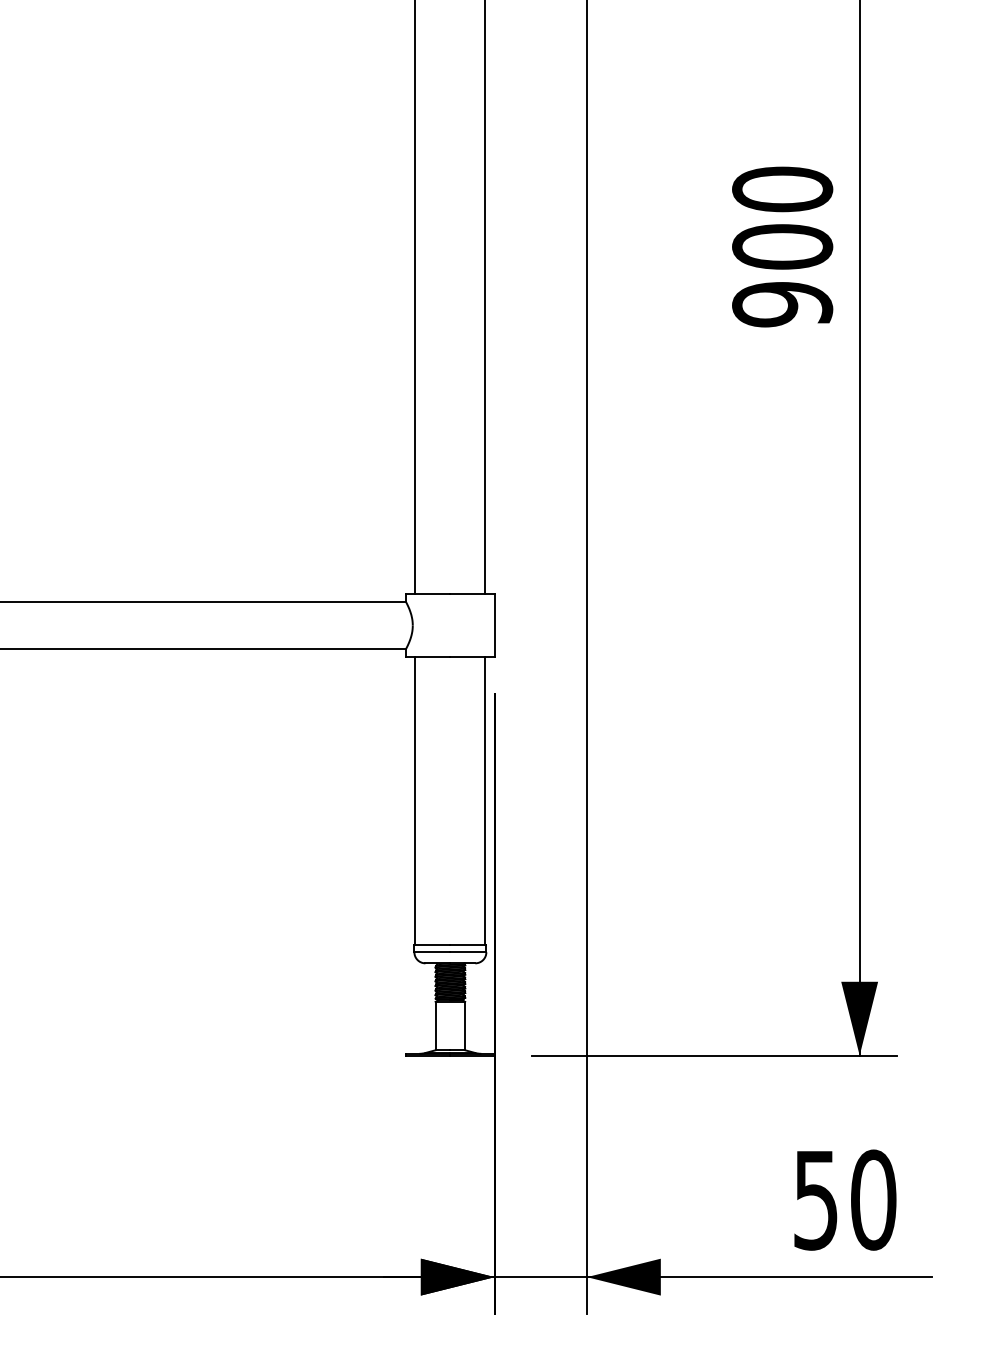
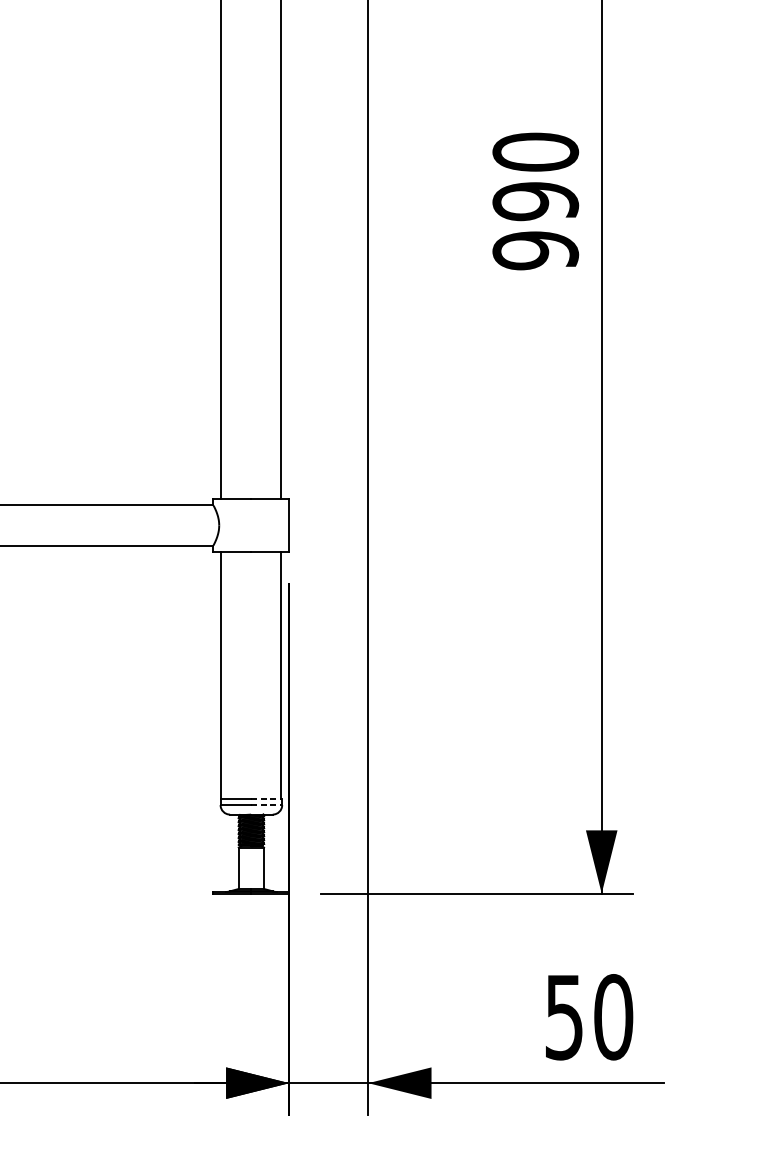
text: (782, 246) -> (535, 201), 900 -> 990
line: (468, 944) -> (266, 798), solid -> dashed
line: (468, 952) -> (266, 805), solid -> dashed

